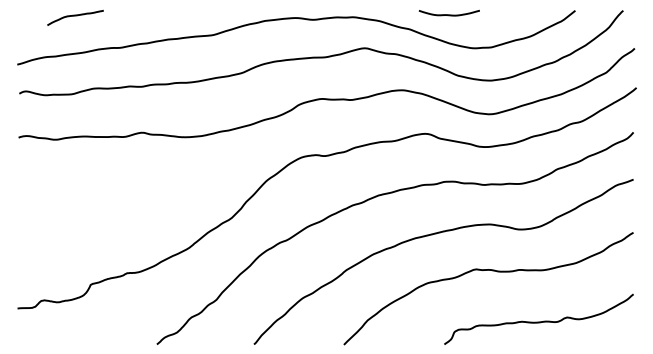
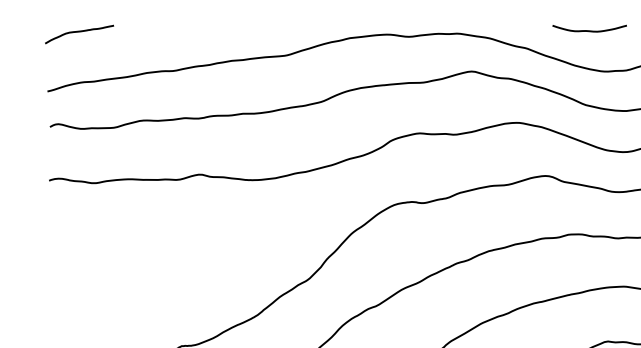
curve: (448, 14) -> (588, 30), moved
curve: (75, 16) -> (79, 32), moved

